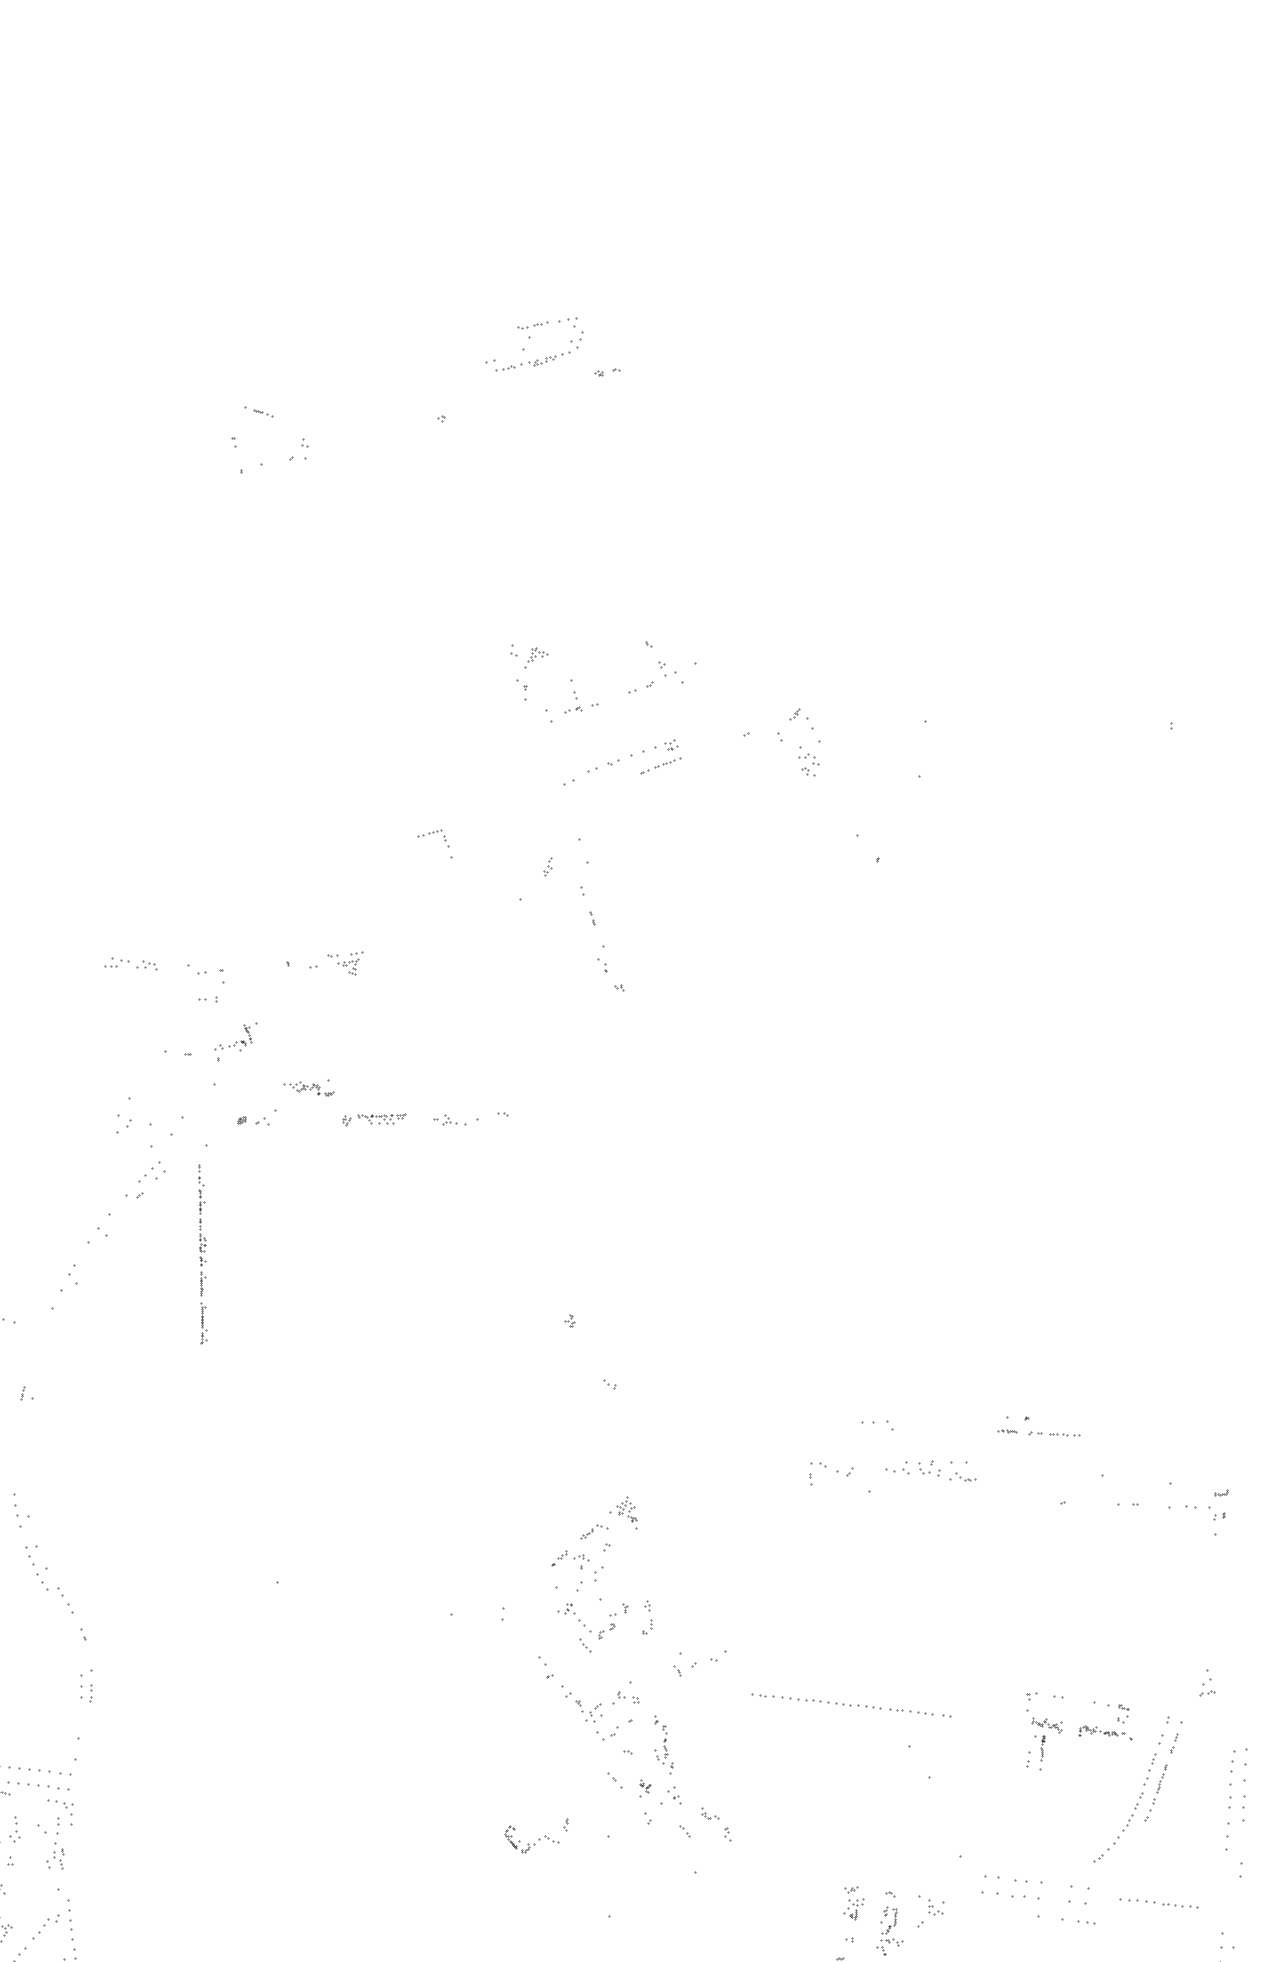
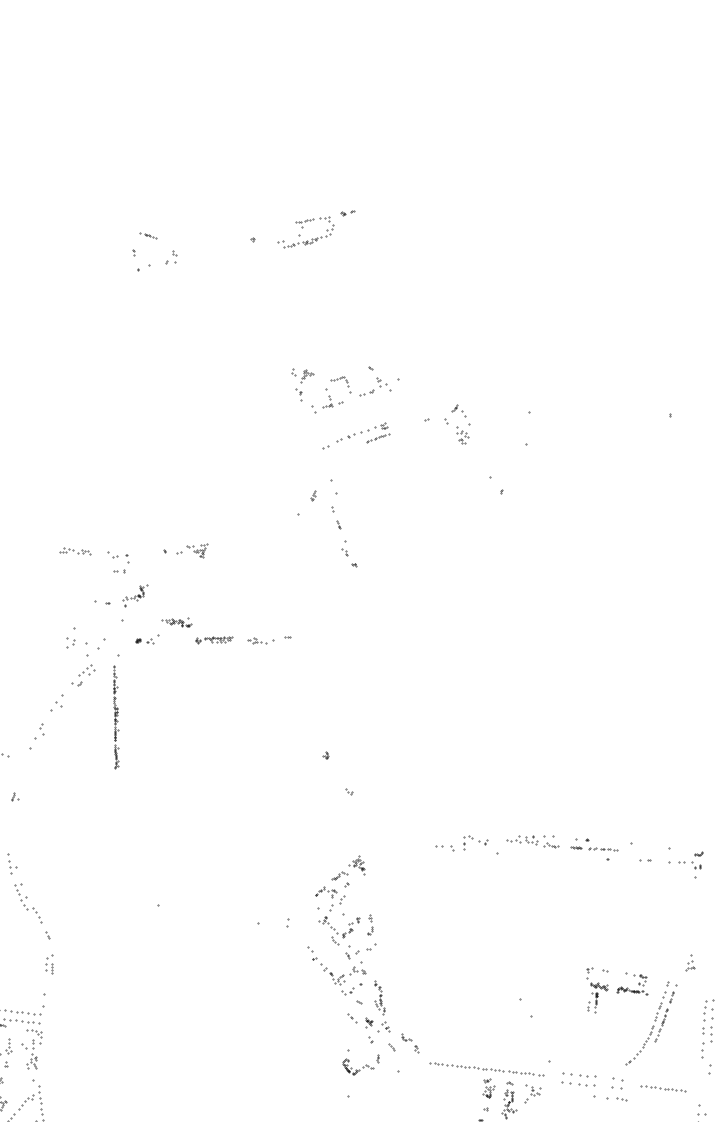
part: (533, 345) -> (305, 232), moved
part: (434, 843) -> (340, 384), moved
part: (876, 1425) -> (444, 848), moved
part: (1039, 1425) -> (594, 844), moved
part: (700, 1663) -> (360, 951), moved
part: (850, 1705) -> (486, 1069), moved
part: (535, 1835) -> (360, 1064), moved

